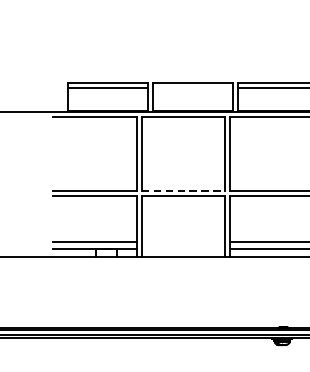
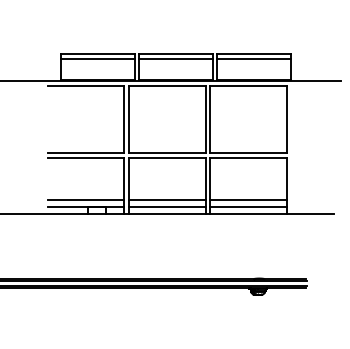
line: (192, 87) -> (175, 58), added
line: (183, 191) -> (167, 153), dashed -> solid
line: (183, 241) -> (167, 199), added
line: (183, 248) -> (167, 206), added

